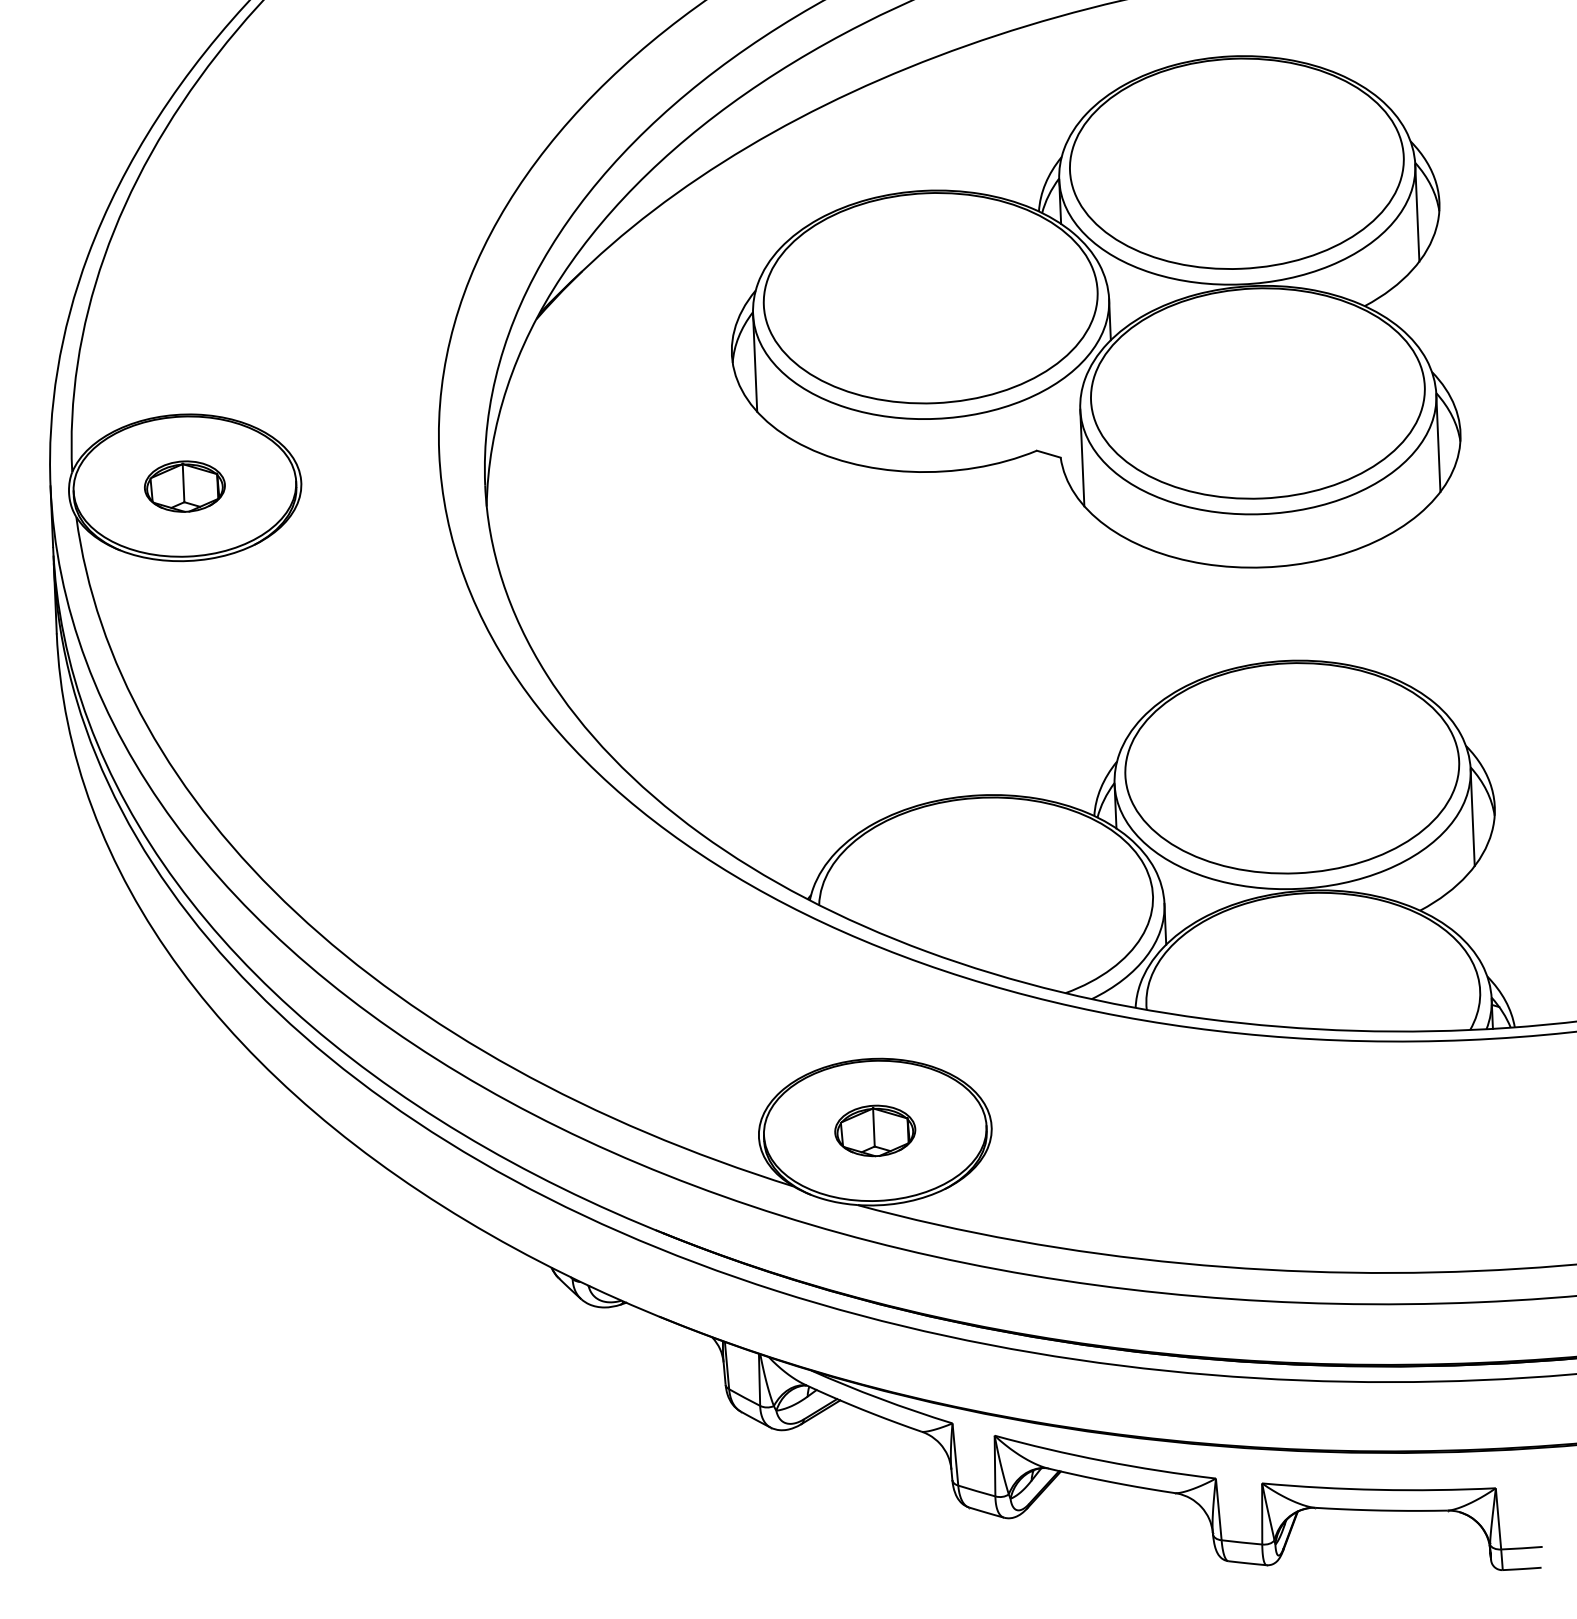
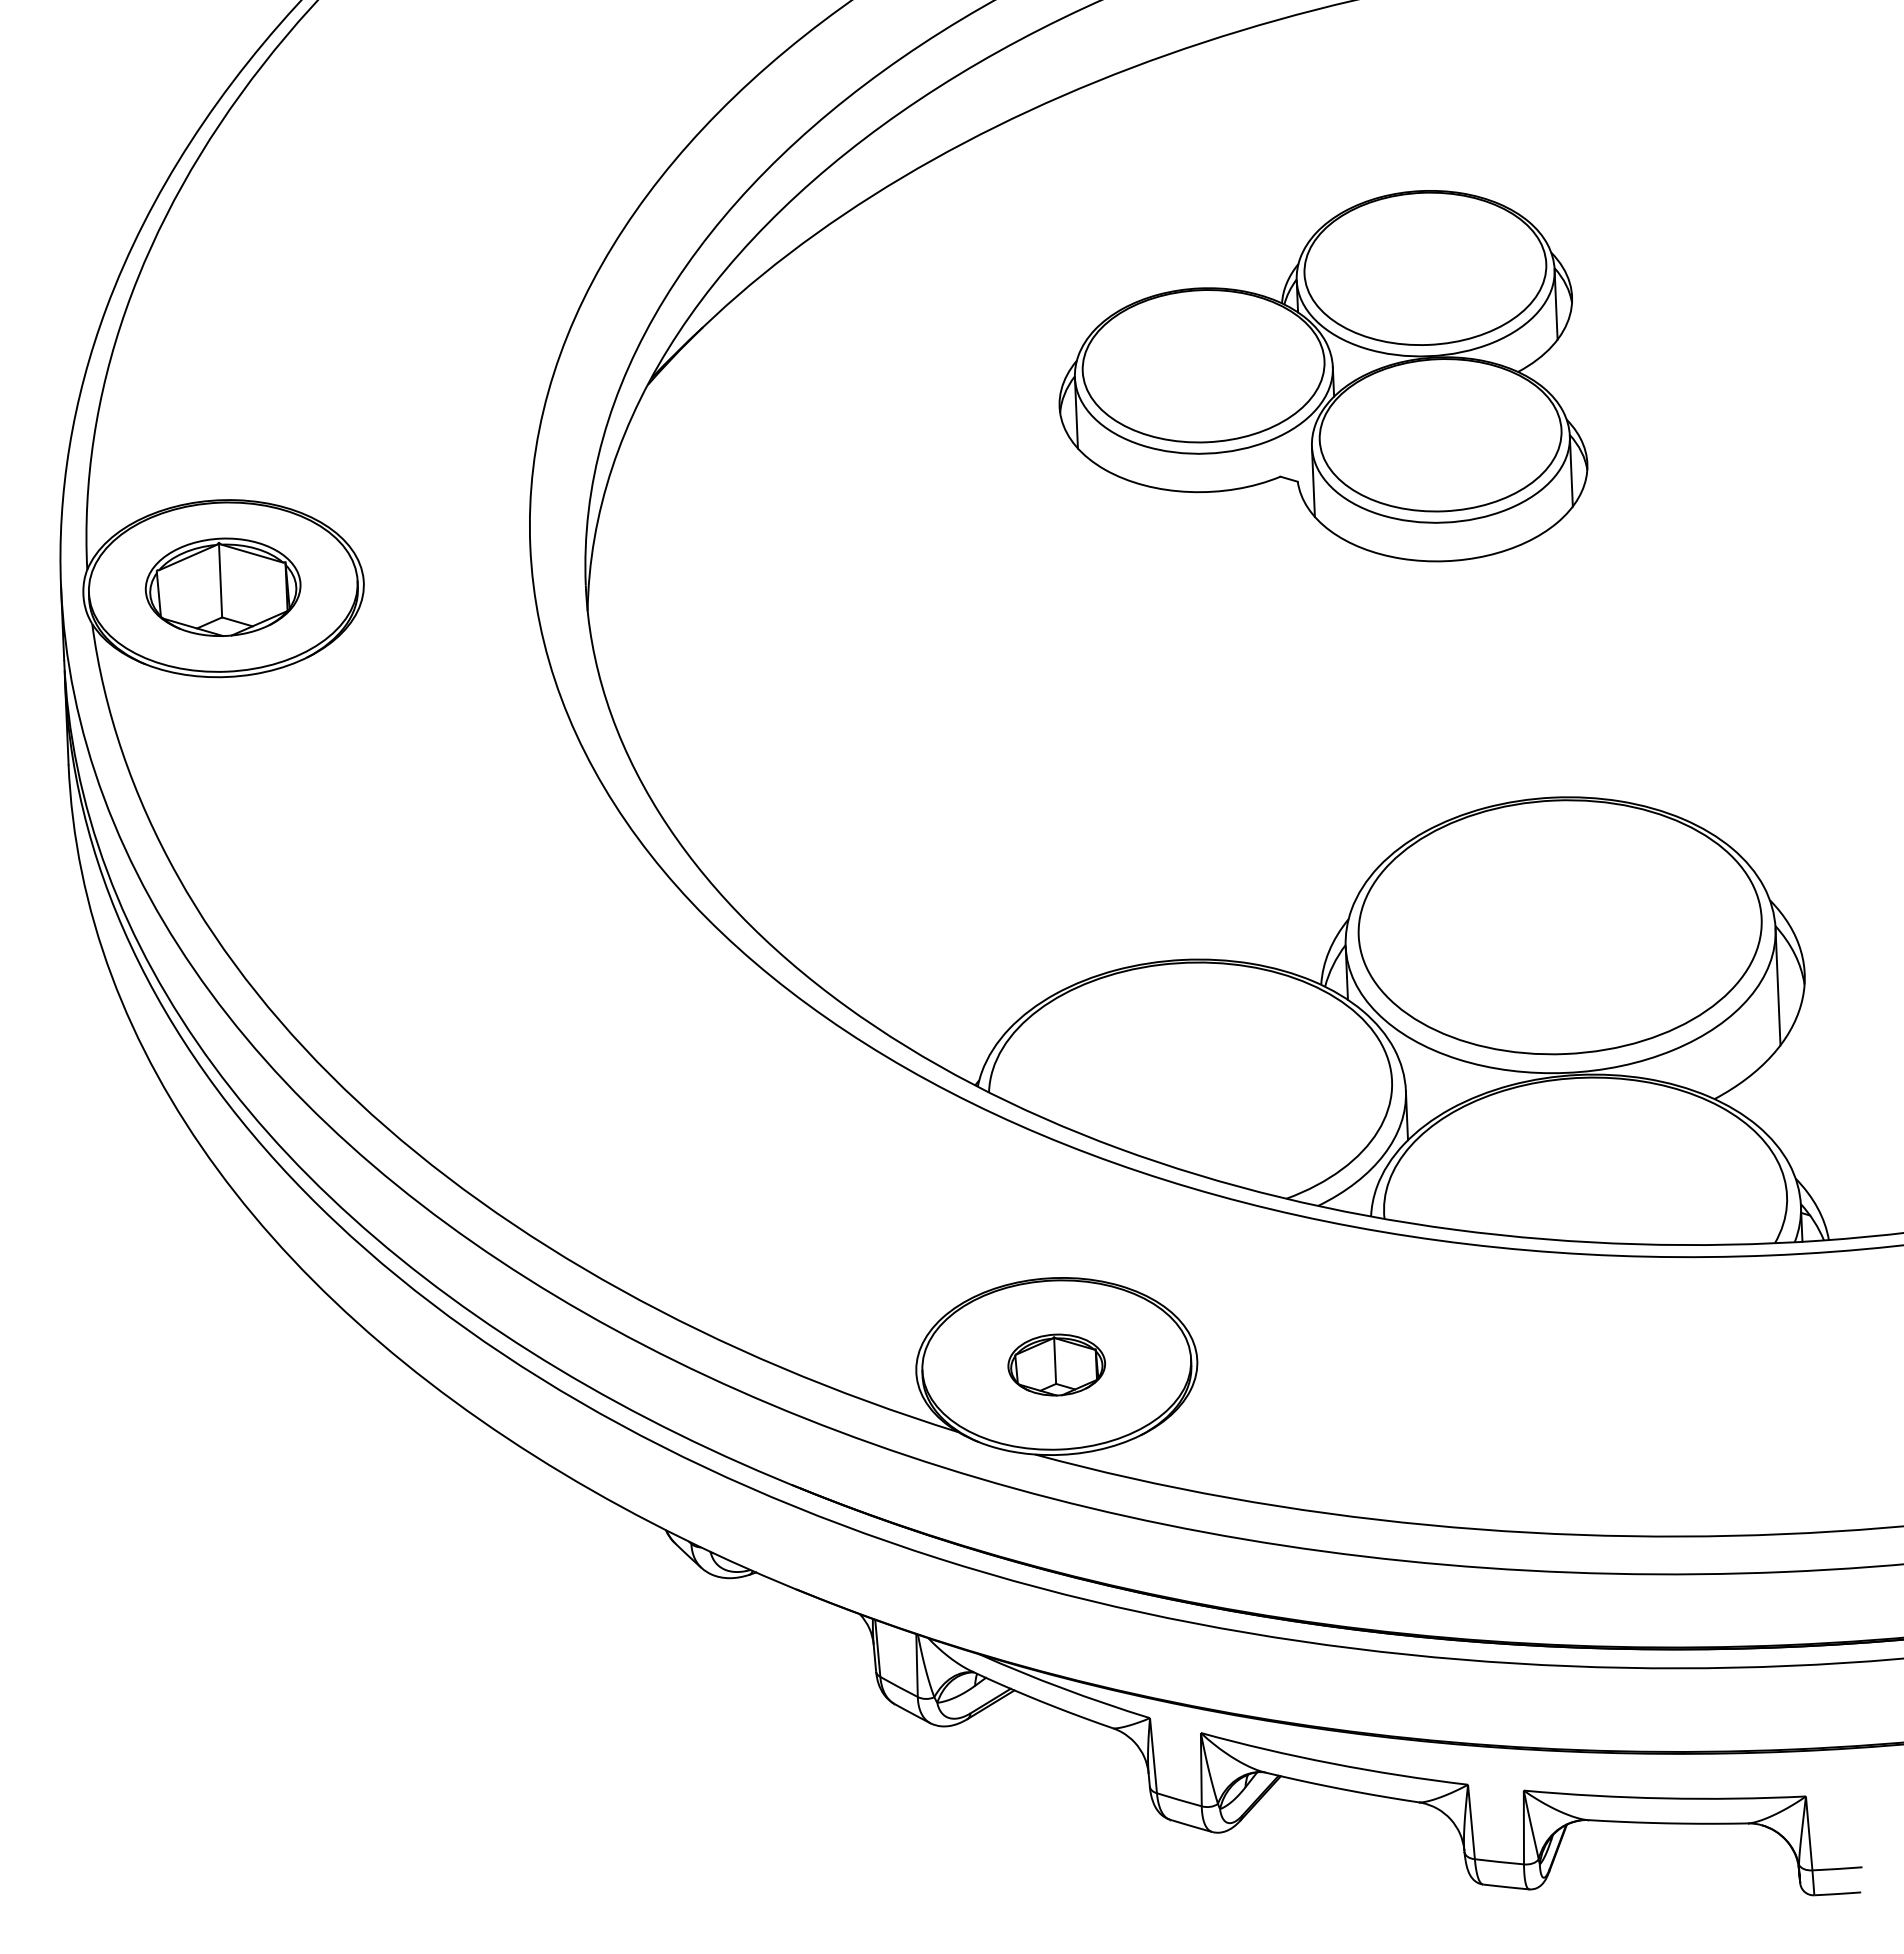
part: (1096, 311) -> (1323, 375), size x0.6
part: (185, 486) -> (223, 586), size x1.6

